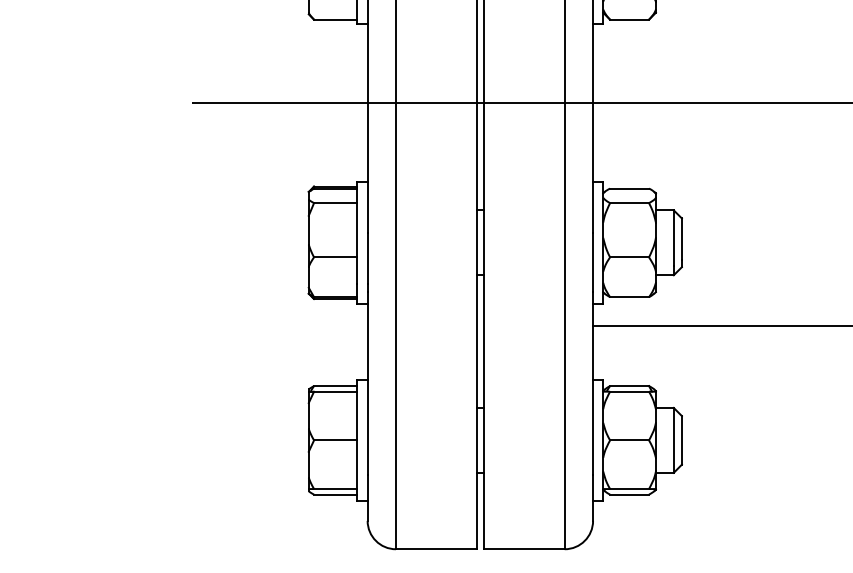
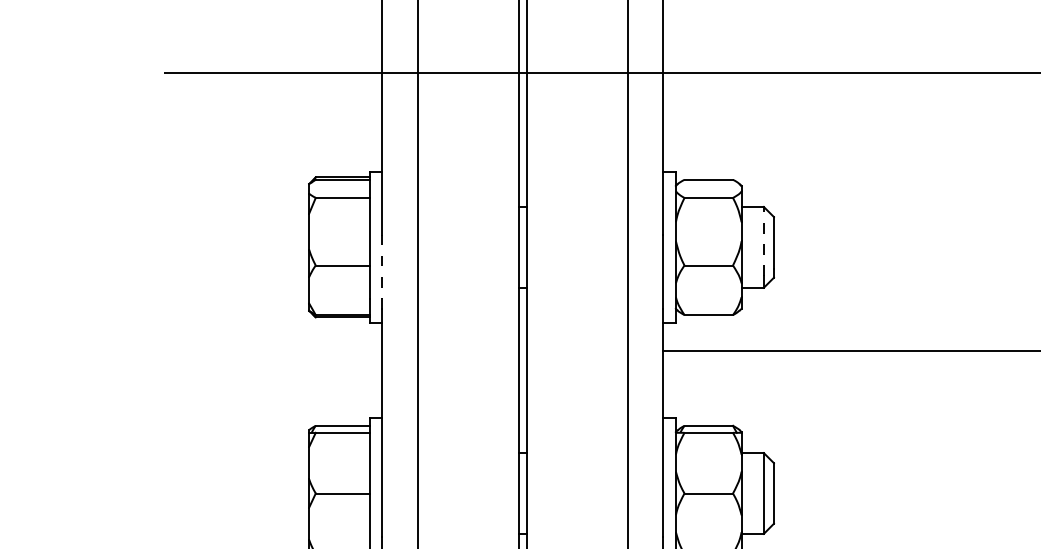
line: (673, 238) -> (763, 242), solid -> dashed
line: (367, 258) -> (382, 266), solid -> dashed

